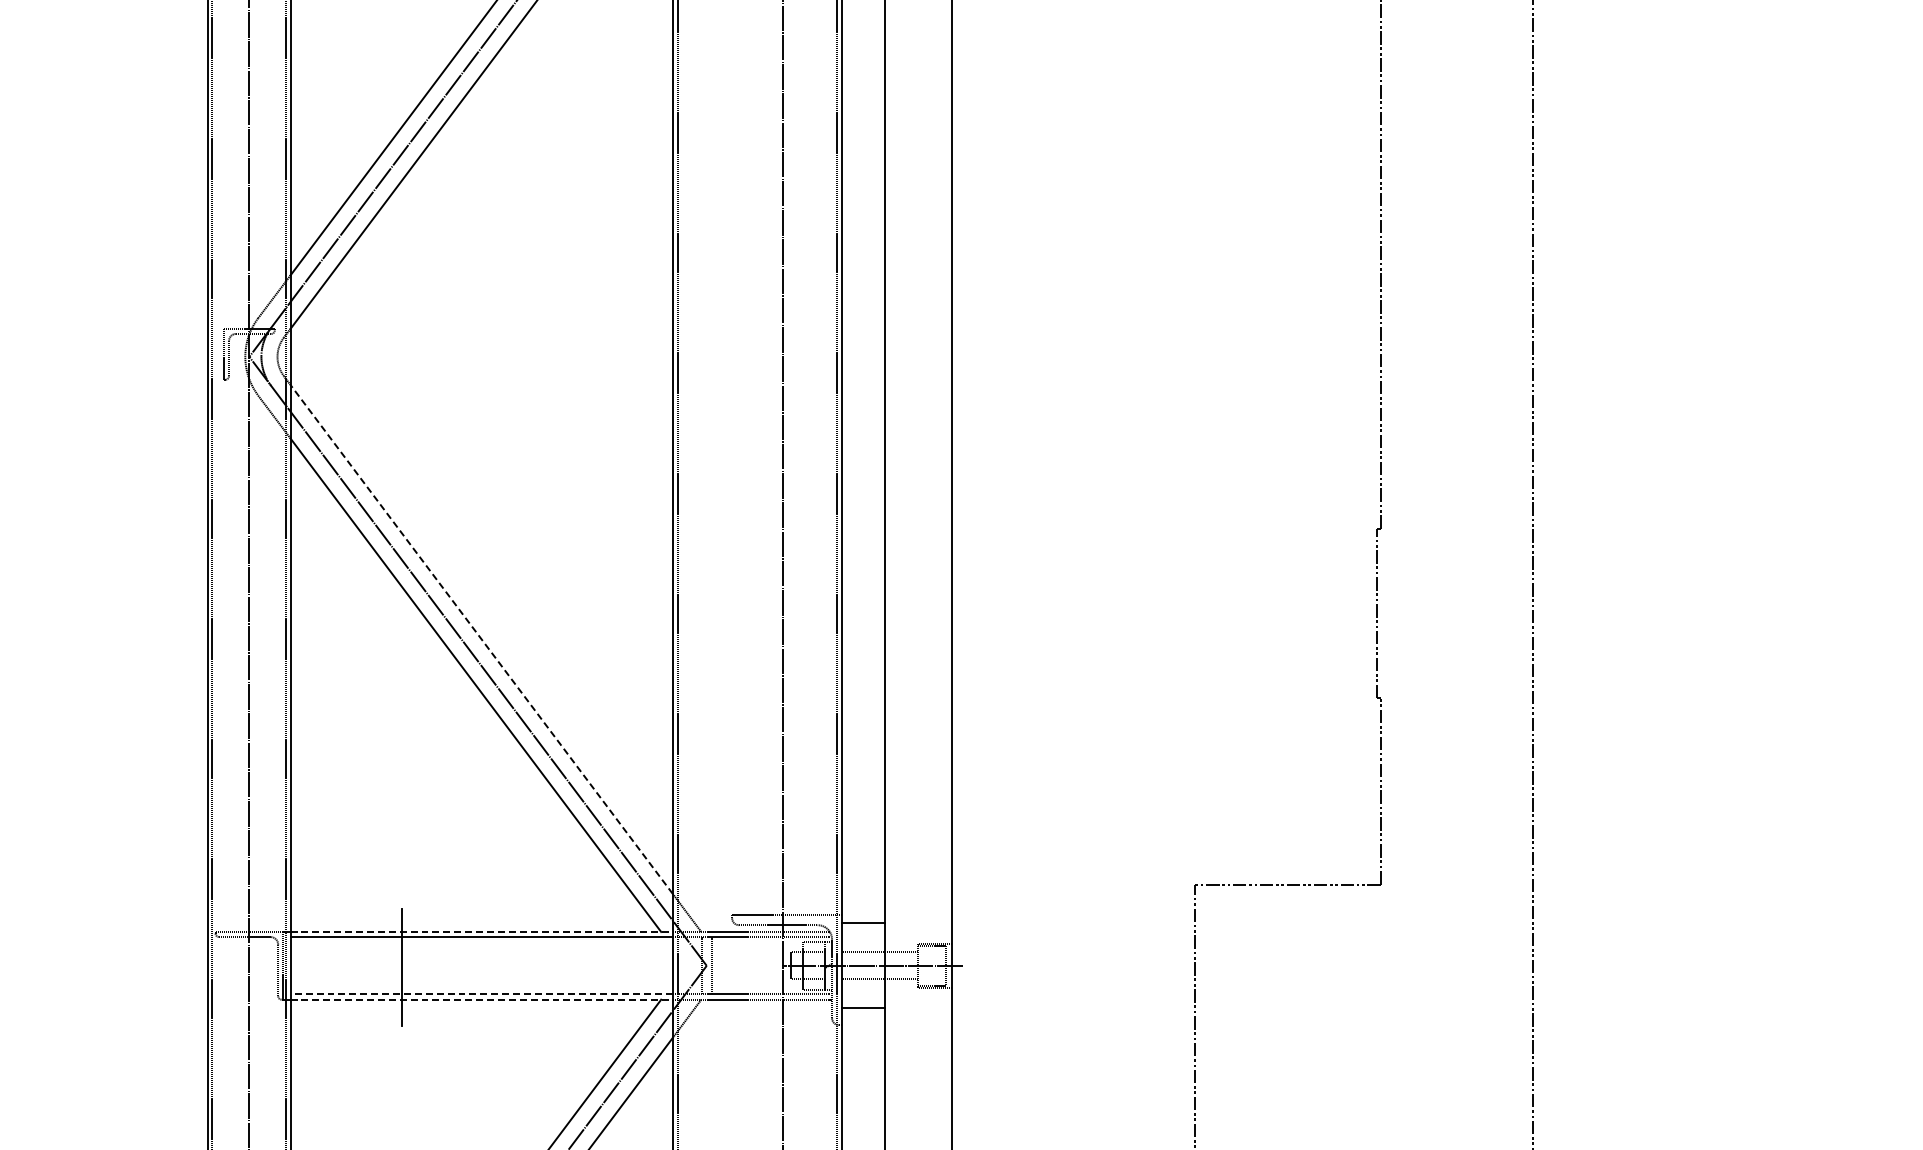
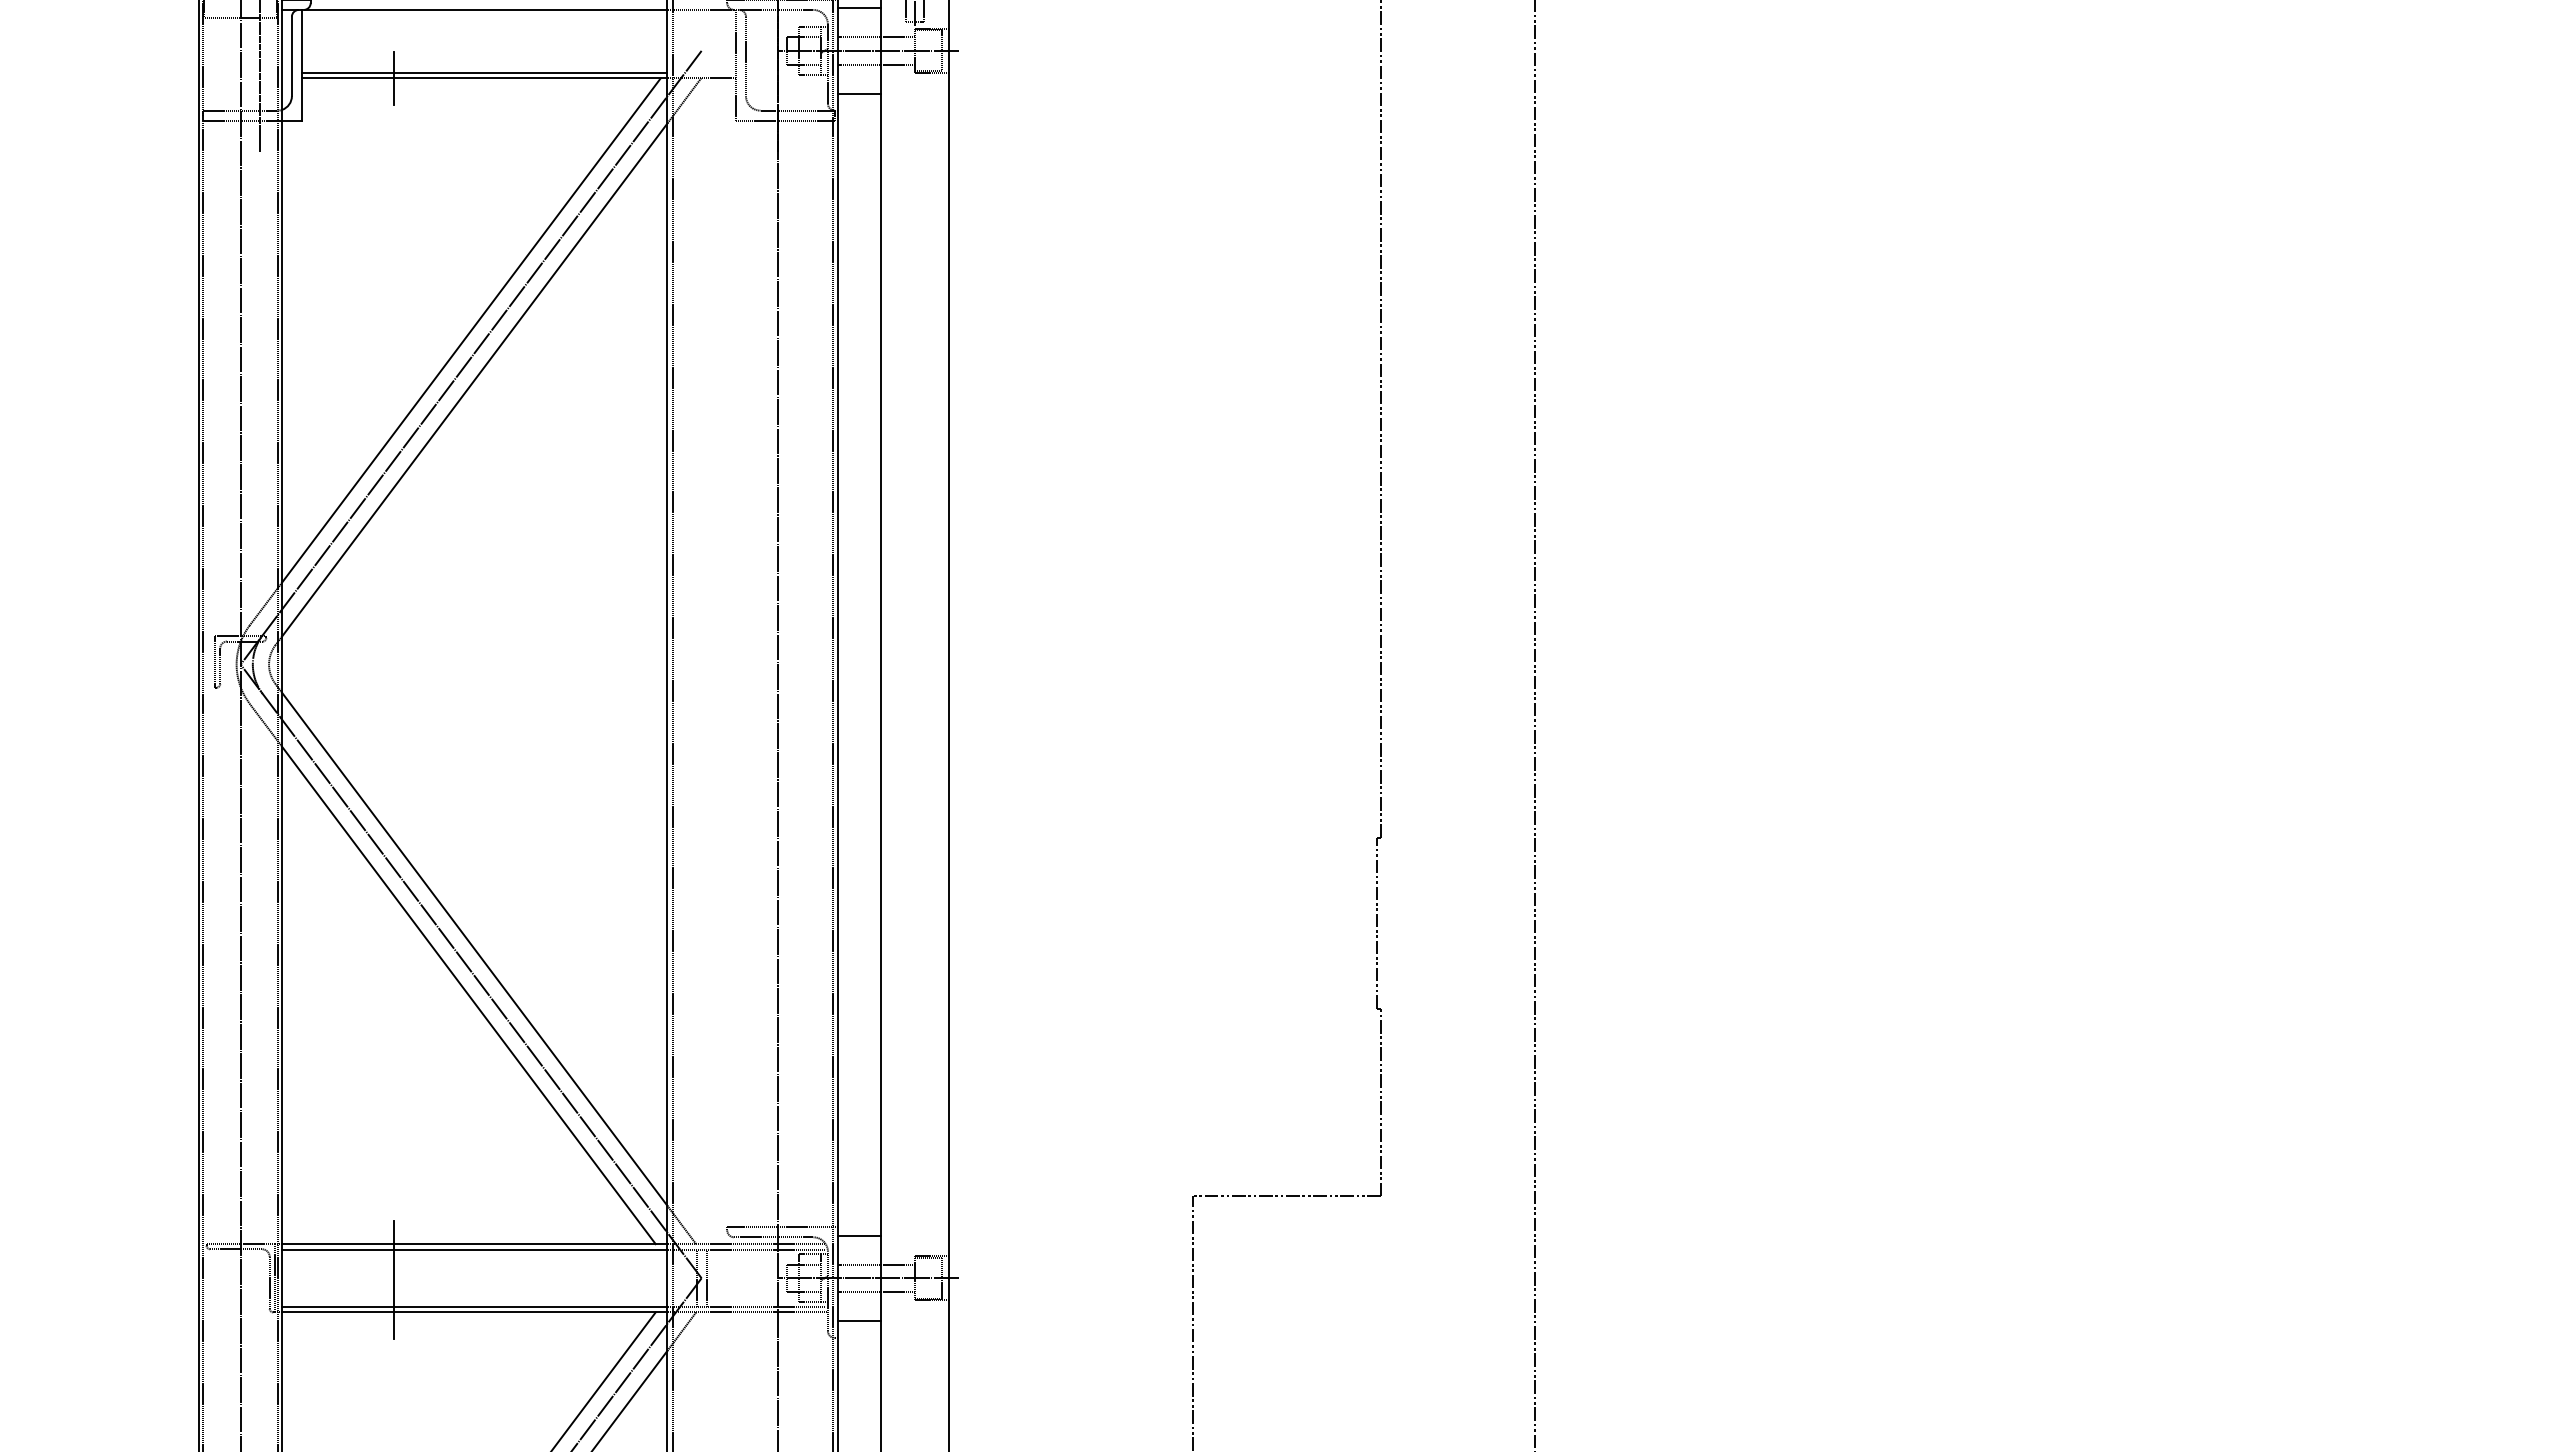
line: (481, 639) -> (474, 949), dashed -> solid
line: (481, 932) -> (474, 1244), dashed -> solid
line: (481, 993) -> (474, 1306), dashed -> solid
line: (481, 999) -> (474, 1312), dashed -> solid

